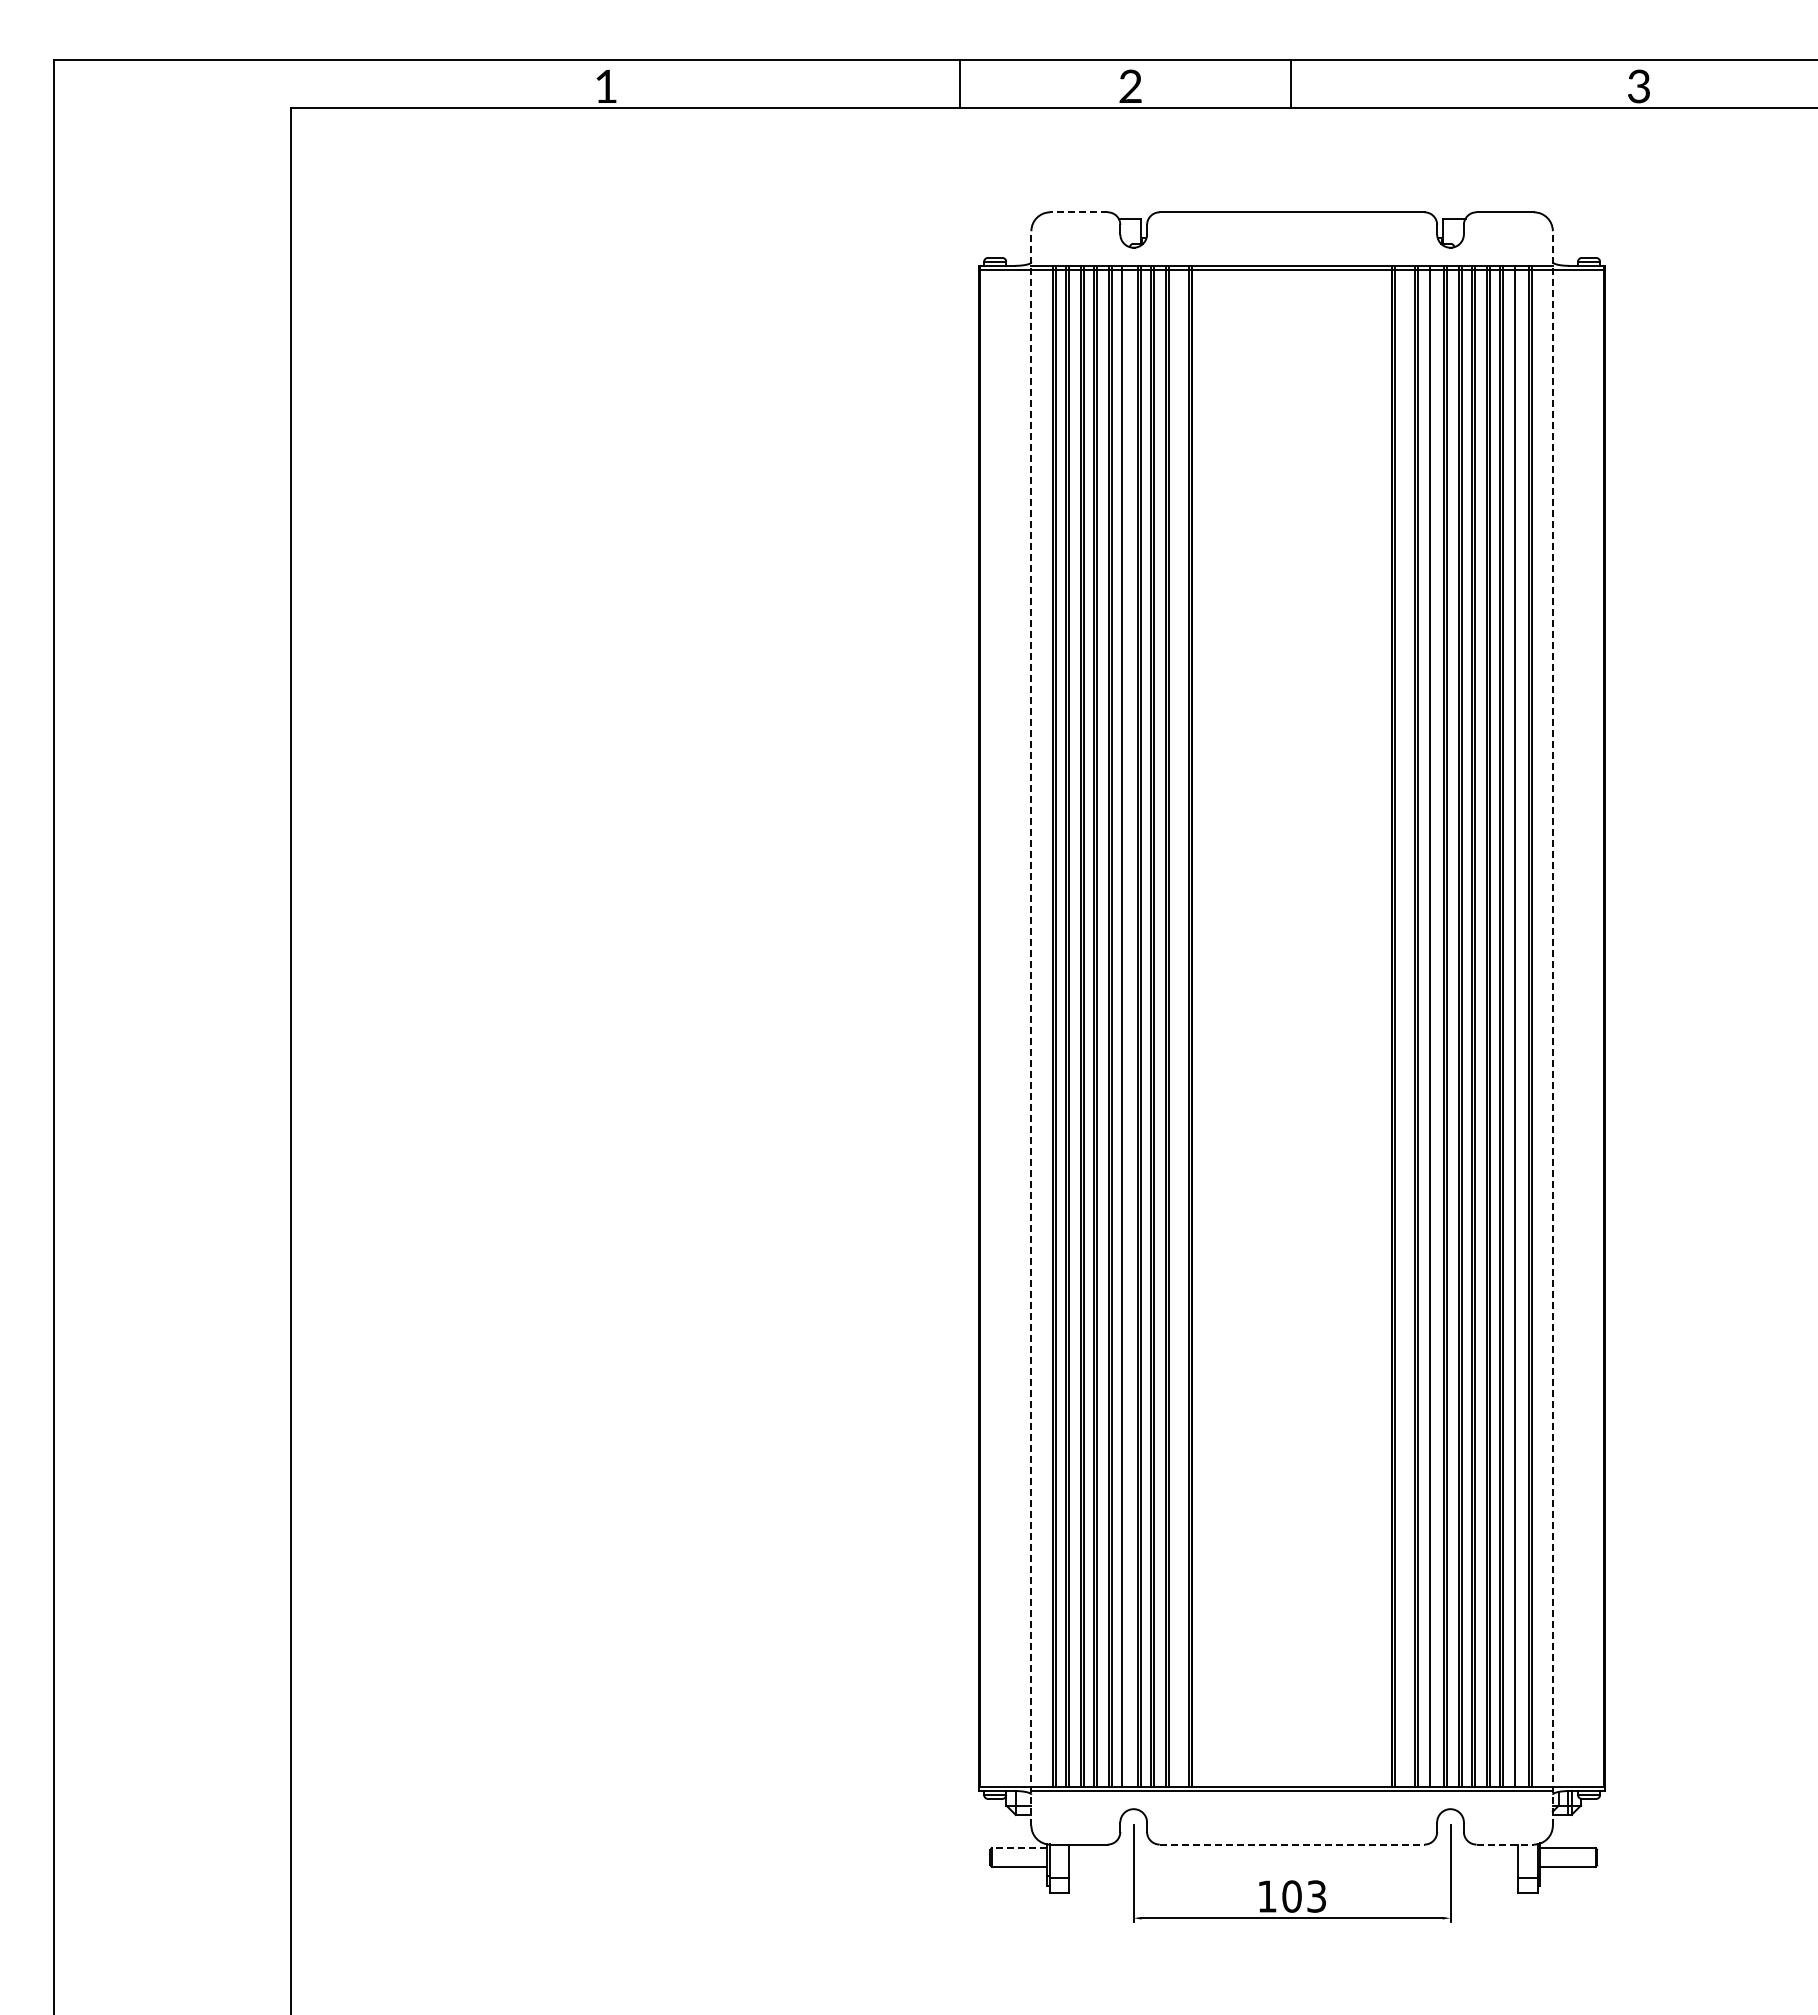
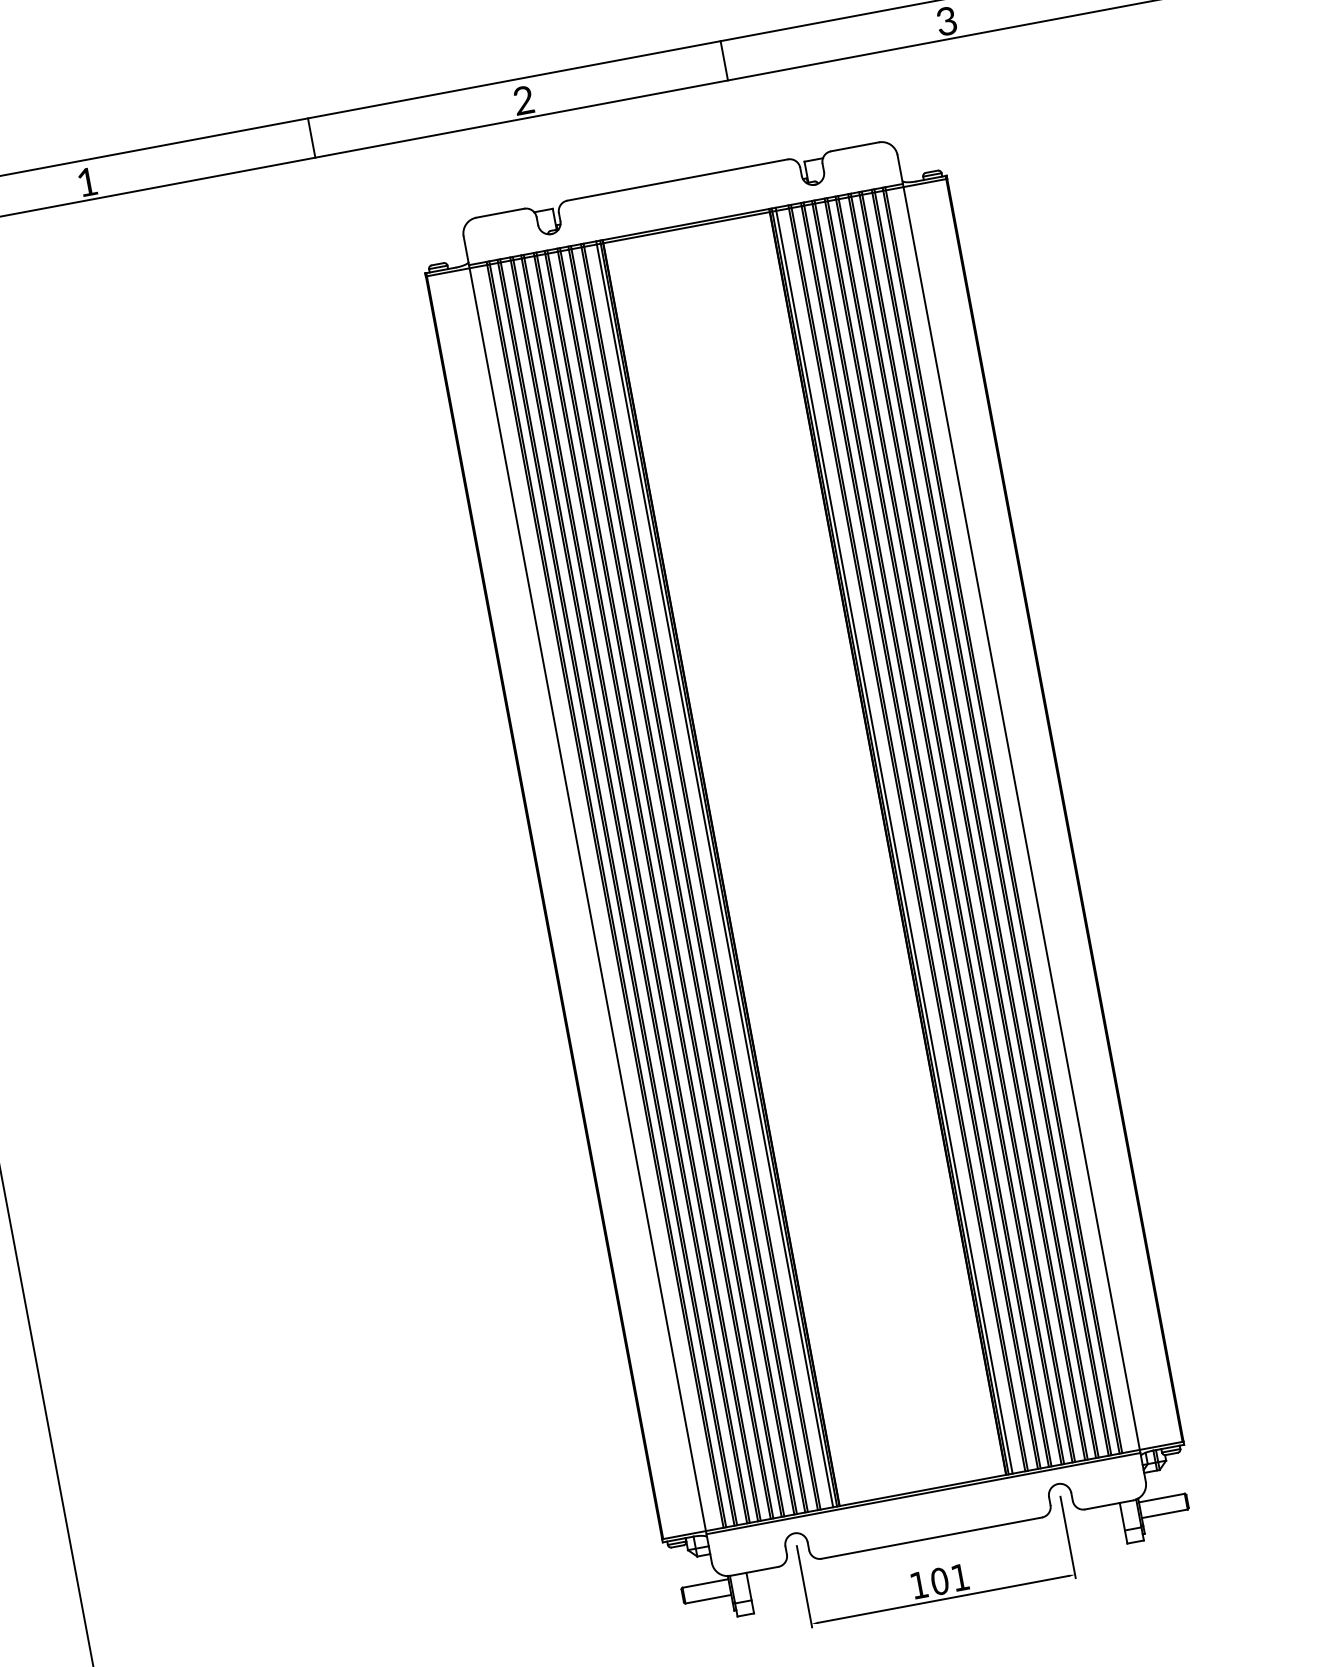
line: (960, 83) -> (311, 137), moved
line: (1291, 83) -> (724, 60), moved
line: (1079, 212) -> (500, 213), dashed -> solid
line: (1125, 1026) -> (665, 883), added
line: (1184, 1026) -> (714, 874), added
line: (1399, 1026) -> (893, 840), added
line: (1433, 1026) -> (922, 835), added
line: (1518, 1026) -> (992, 822), added
line: (1031, 1027) -> (587, 898), dashed -> solid
line: (1552, 1027) -> (1021, 817), dashed -> solid
line: (1292, 1844) -> (932, 1538), dashed -> solid
line: (1505, 1844) -> (1109, 1504), dashed -> solid
line: (1019, 1848) -> (705, 1583), dashed -> solid
text: (1316, 1896) -> (960, 1577), 103 -> 101

